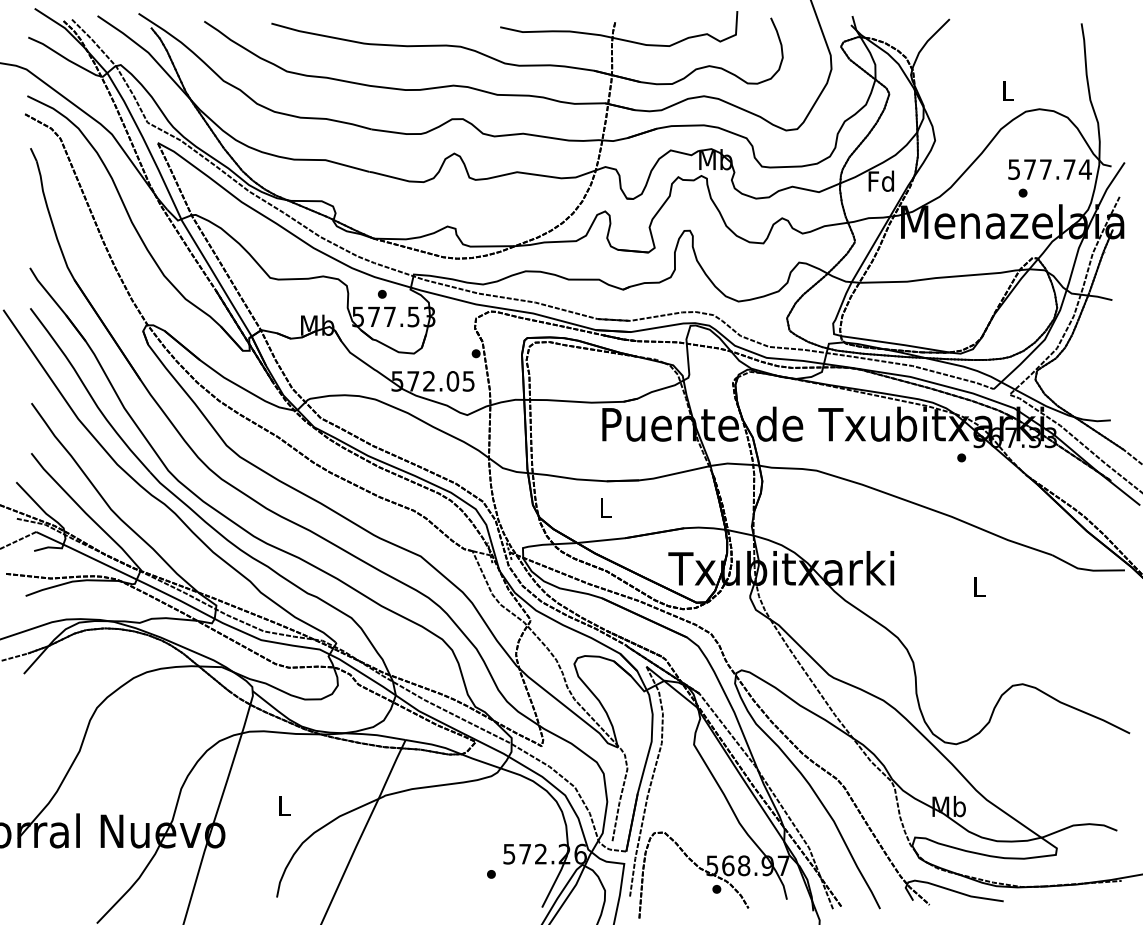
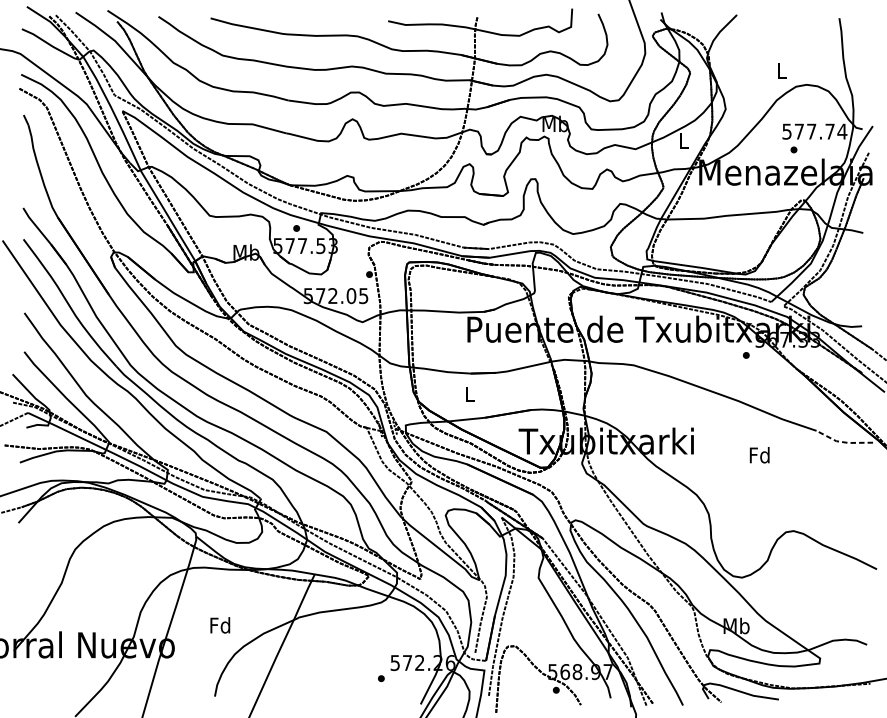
text: (881, 180) -> (684, 140), Fd -> L
line: (1086, 569) -> (843, 442), solid -> dashed
text: (978, 586) -> (759, 455), L -> Fd
text: (283, 805) -> (219, 625), L -> Fd

